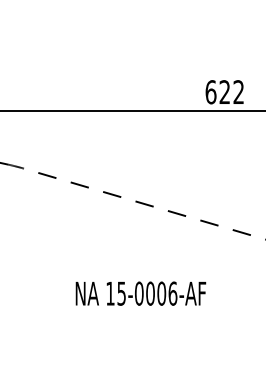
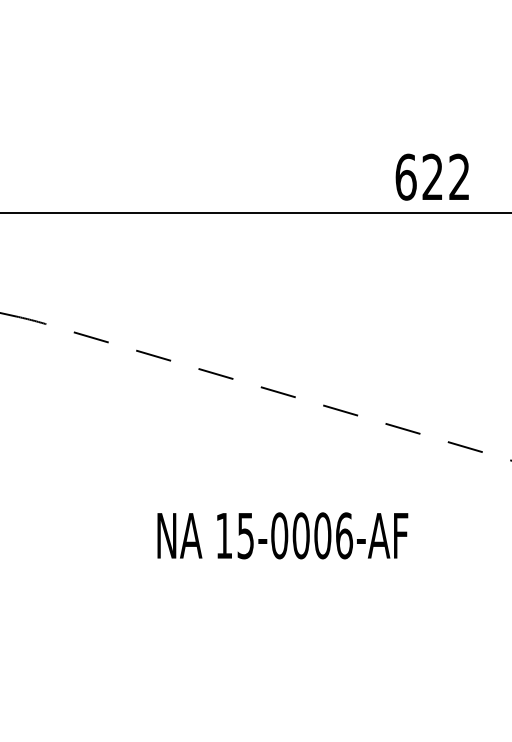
text: (140, 293) -> (281, 535), moved

